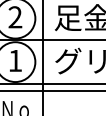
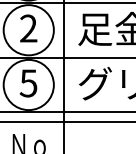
text: (15, 60) -> (28, 83), 1 -> 5

